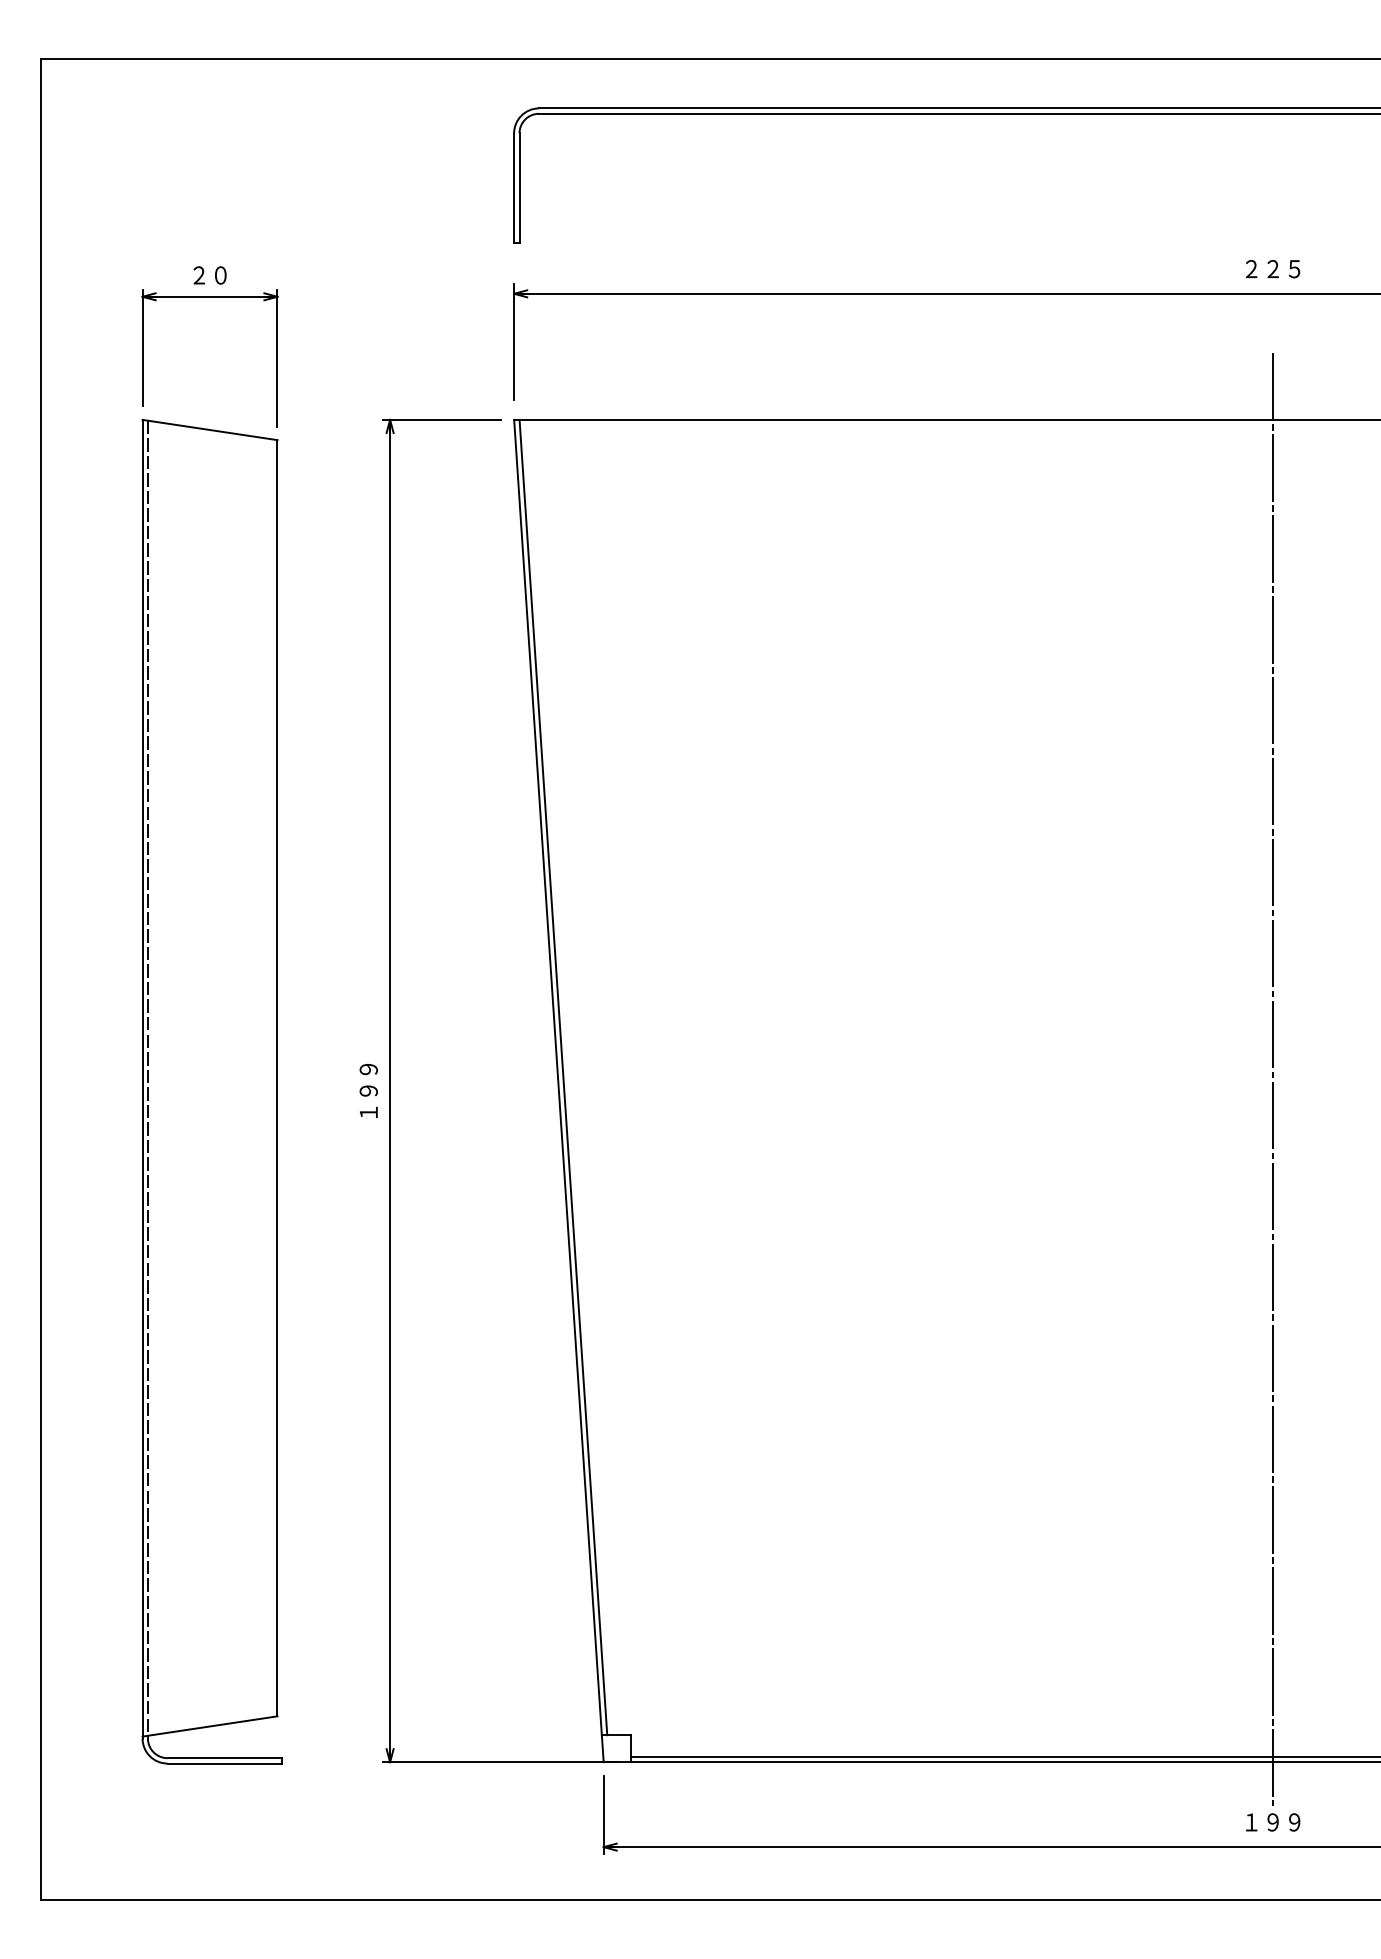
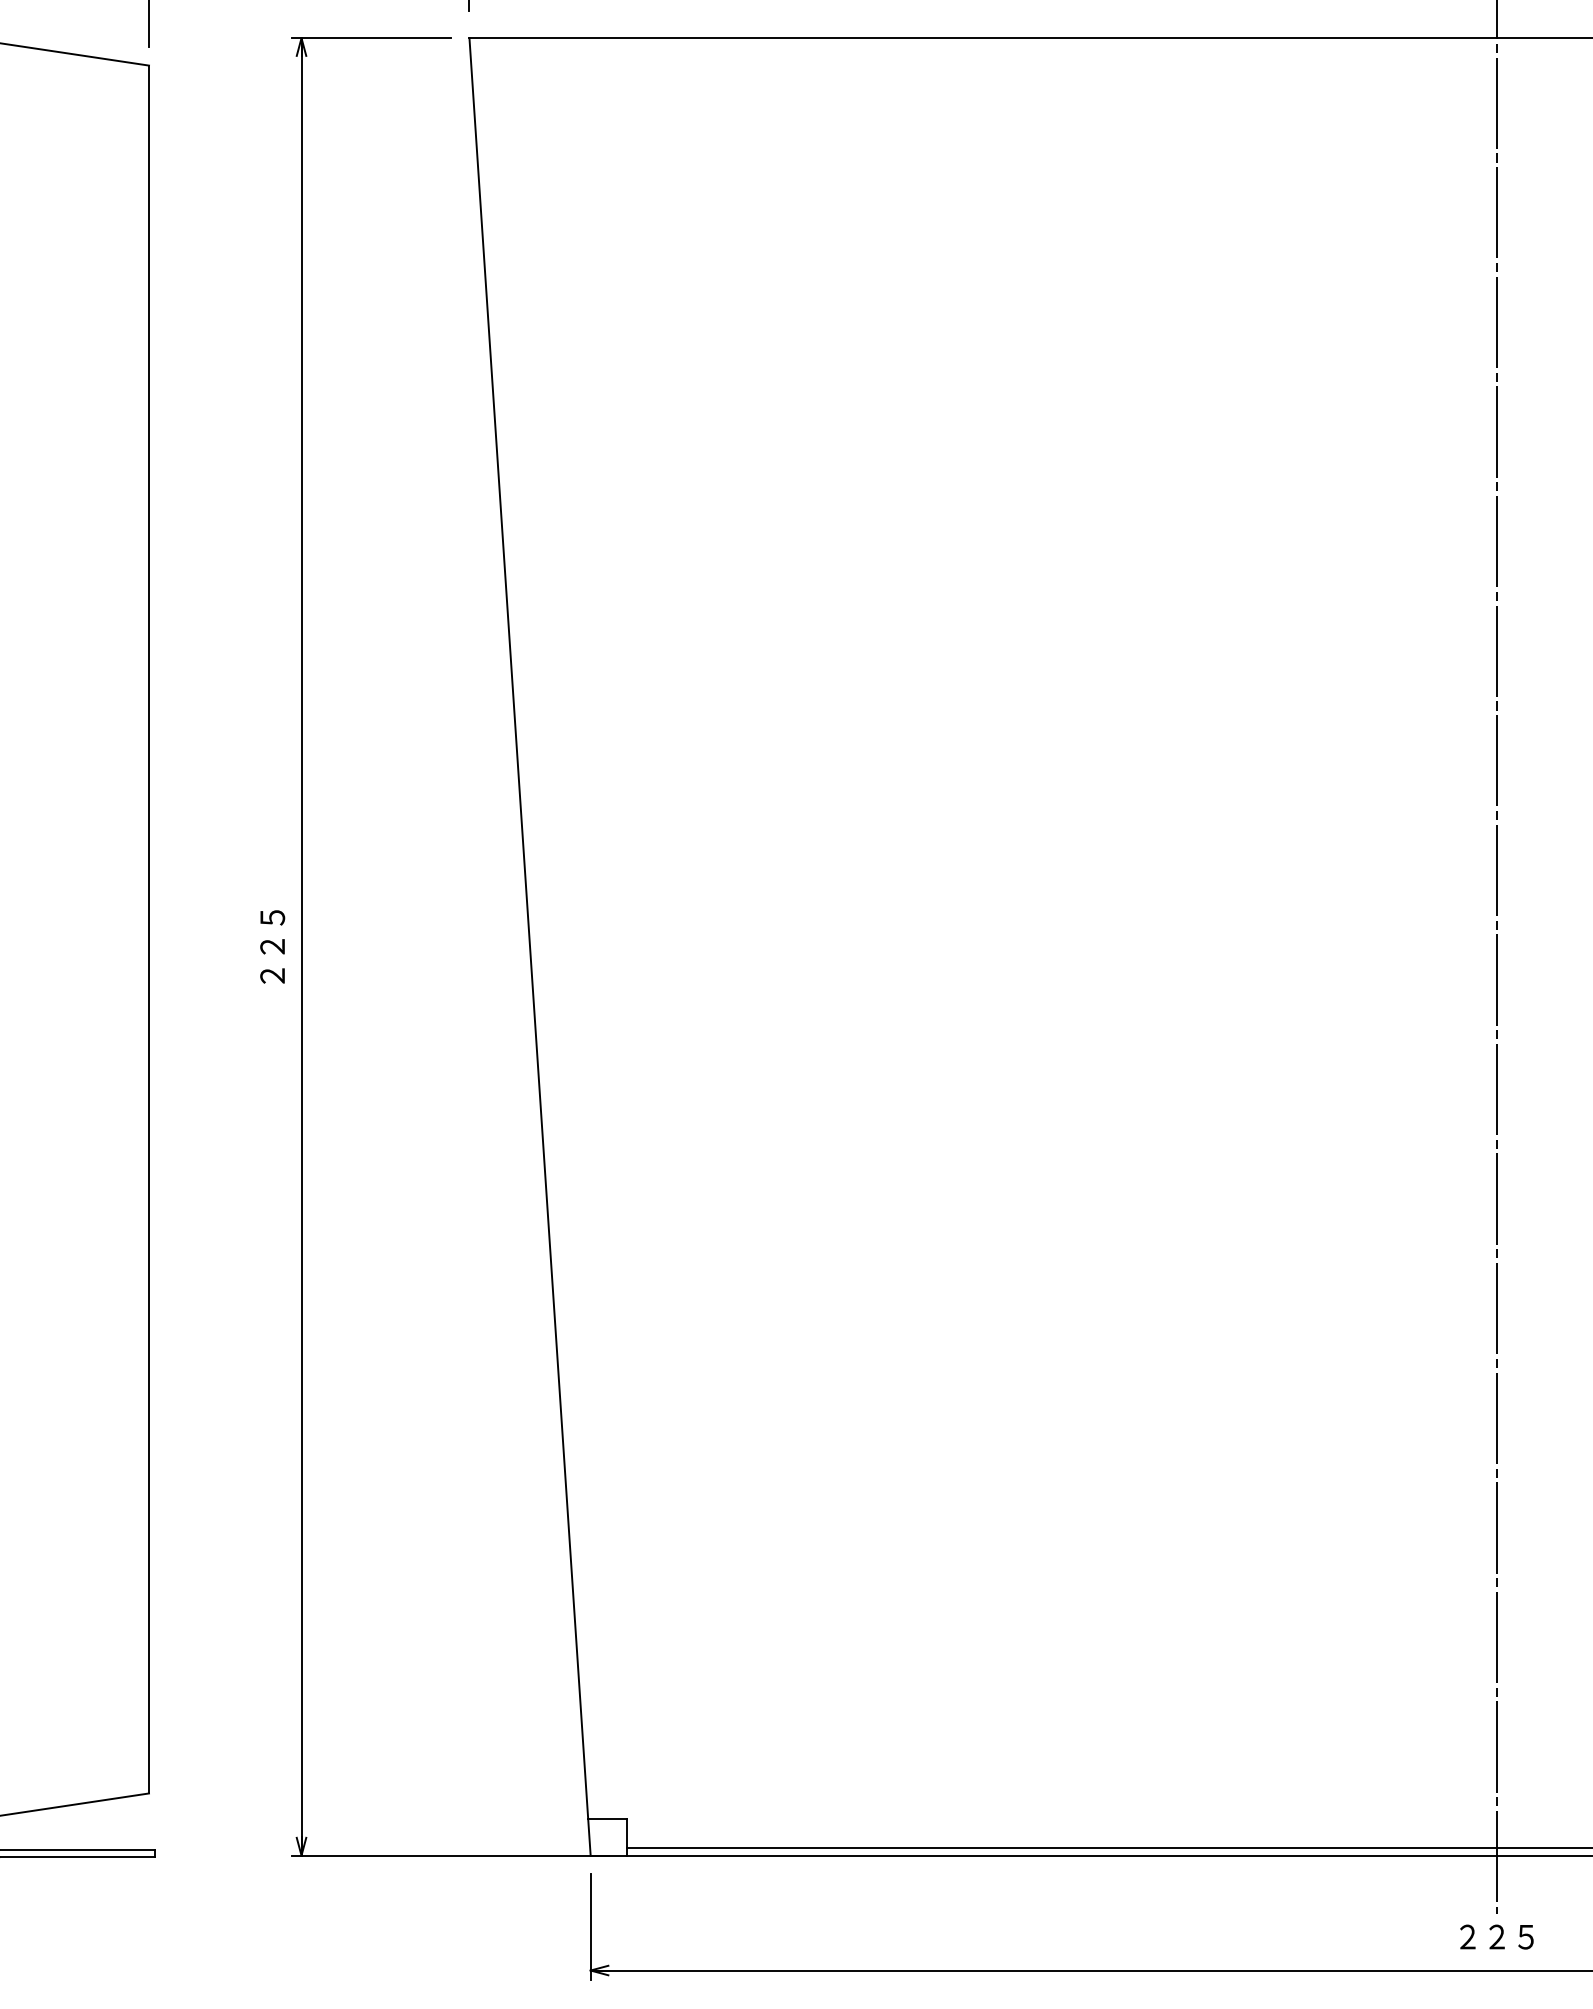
line: (563, 1077) -> (536, 928), removed
text: (368, 1091) -> (272, 947), １９９ -> ２２５
text: (1273, 1822) -> (1497, 1937), １９９ -> ２２５

